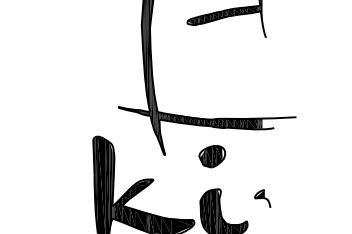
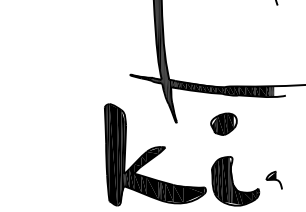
part: (262, 198) -> (274, 180), moved

